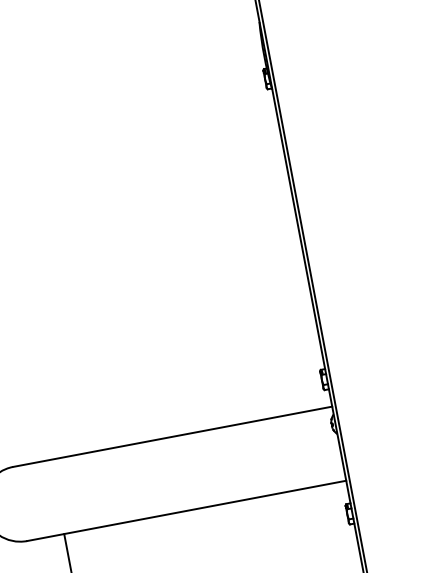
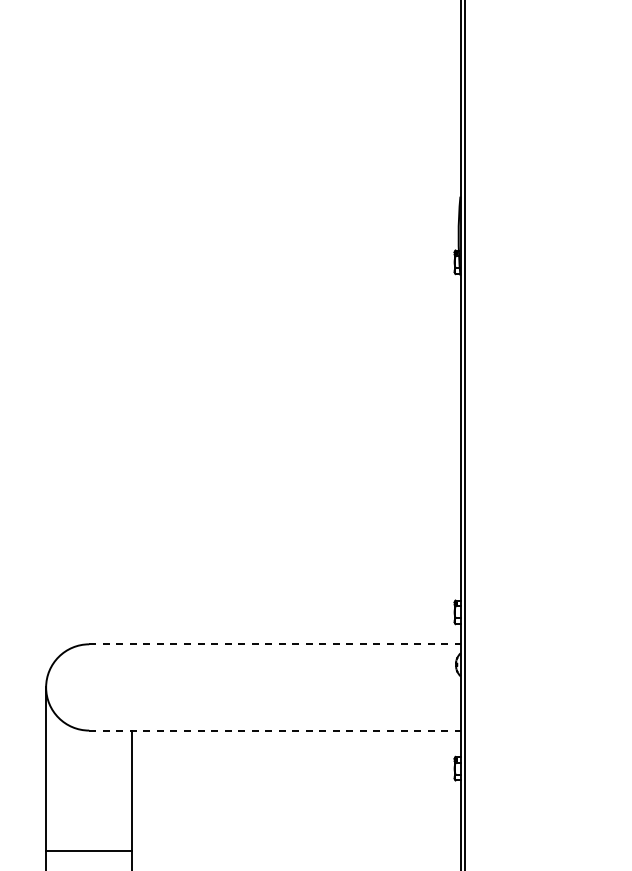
line: (172, 437) -> (274, 644), solid -> dashed
line: (186, 510) -> (274, 730), solid -> dashed

